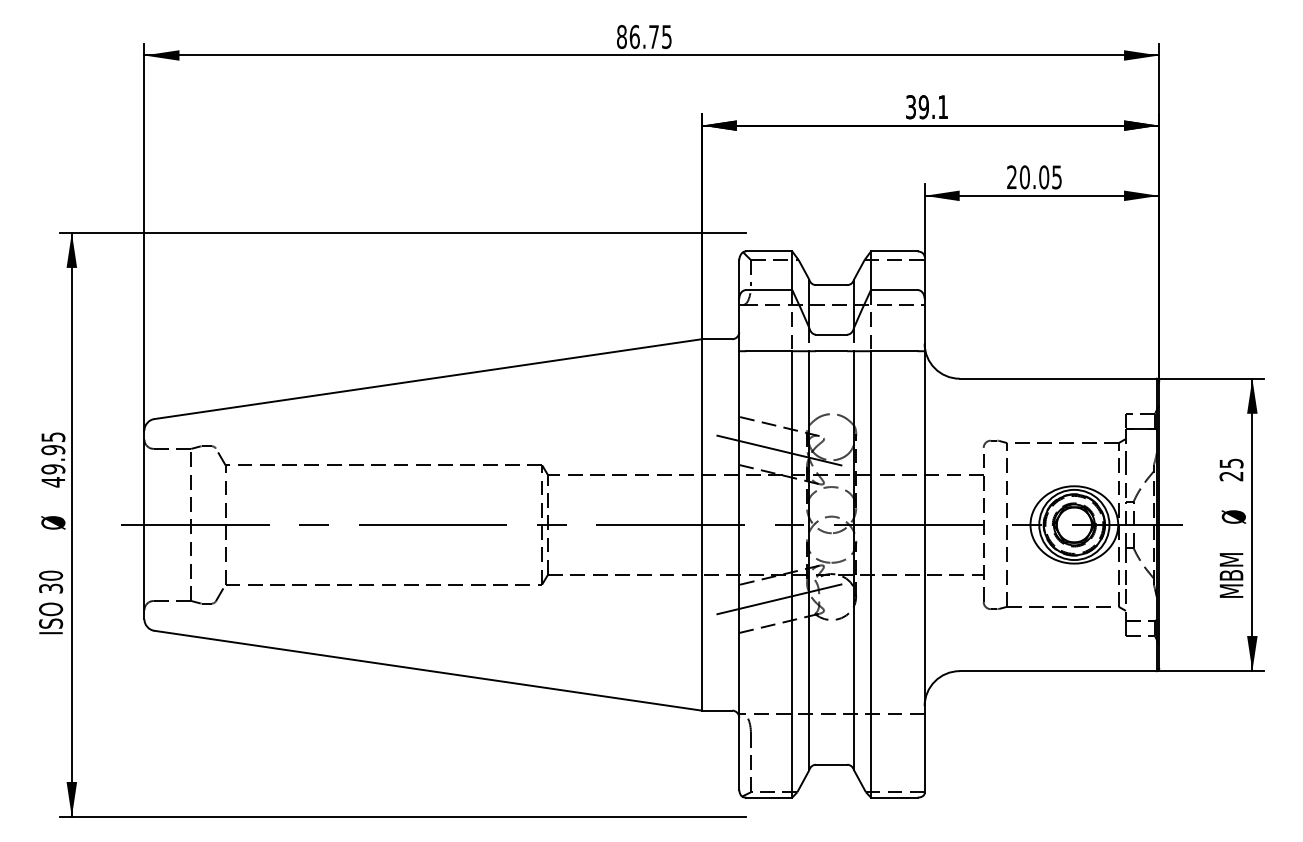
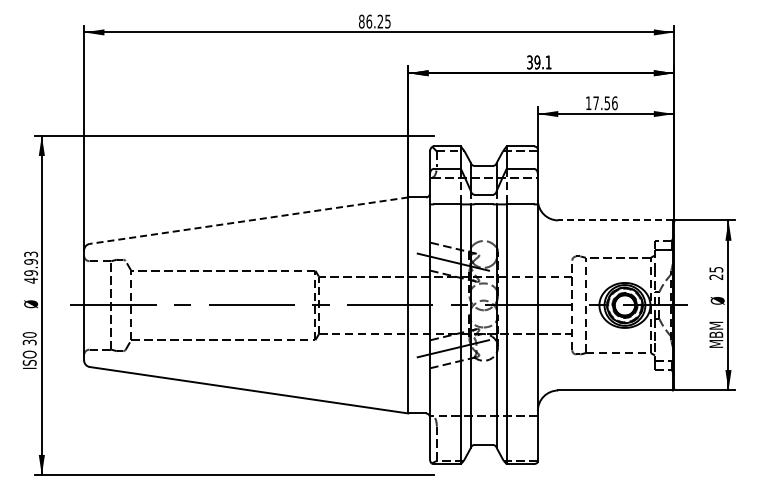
text: (654, 36) -> (380, 21), 86.75 -> 86.25
text: (1034, 177) -> (601, 103), 20.05 -> 17.56
line: (428, 378) -> (249, 220), solid -> dashed
line: (1058, 378) -> (615, 220), solid -> dashed
text: (52, 435) -> (30, 253), 49.95 -> 49.93

